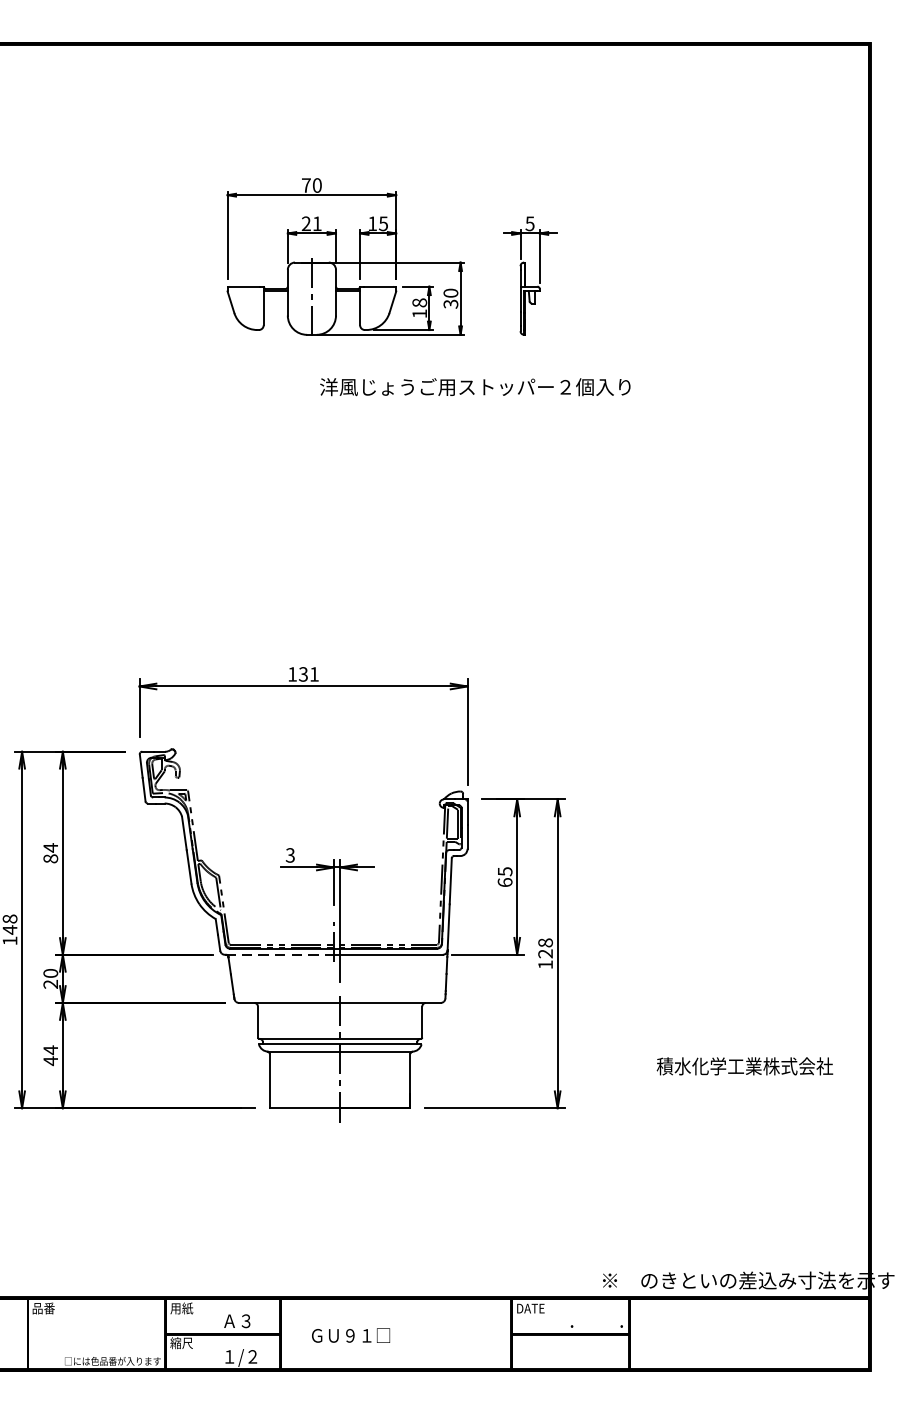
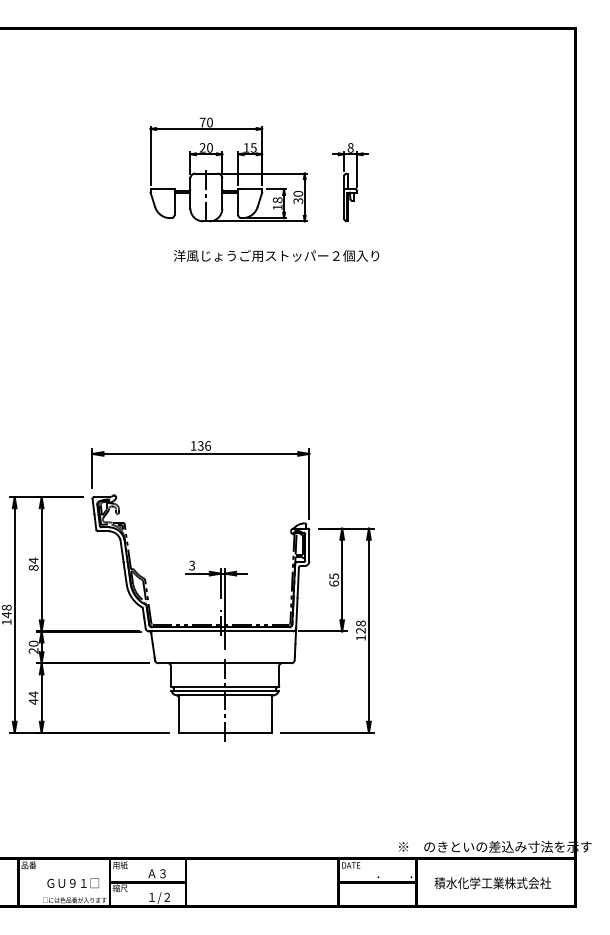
text: (316, 223) -> (209, 147), 21 -> 20
text: (529, 223) -> (350, 147), 5 -> 8
text: (475, 386) -> (276, 255), moved
text: (315, 673) -> (208, 445), 131 -> 136
line: (280, 954) -> (185, 631), dashed -> solid
text: (744, 1066) -> (492, 883), moved
text: (351, 1335) -> (73, 883), moved

